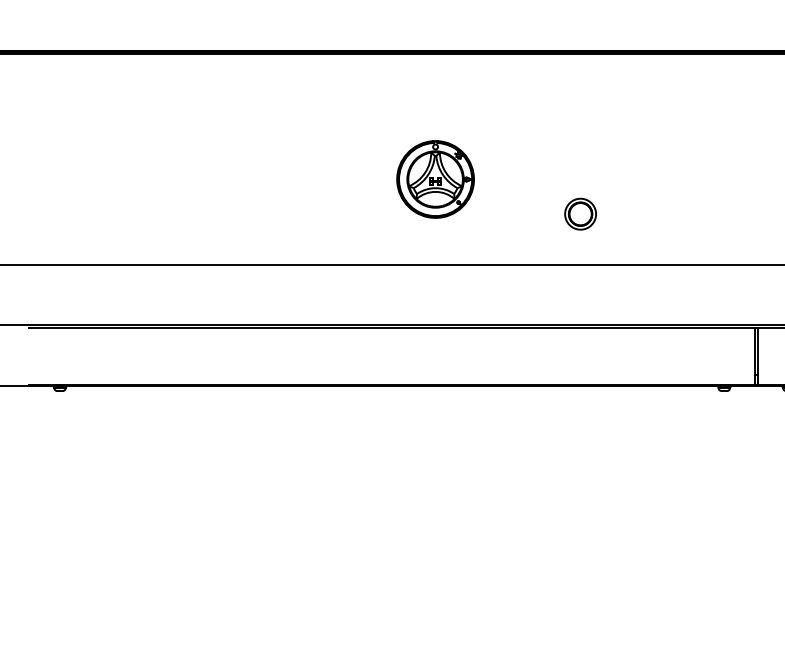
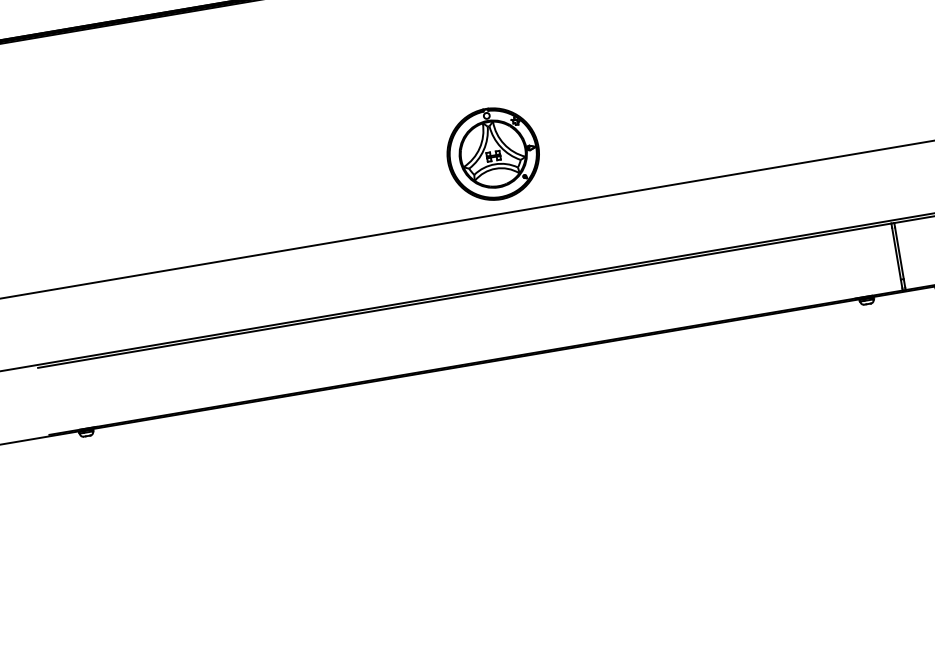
part: (435, 179) -> (493, 154), moved
part: (580, 213) -> (663, 124), removed

